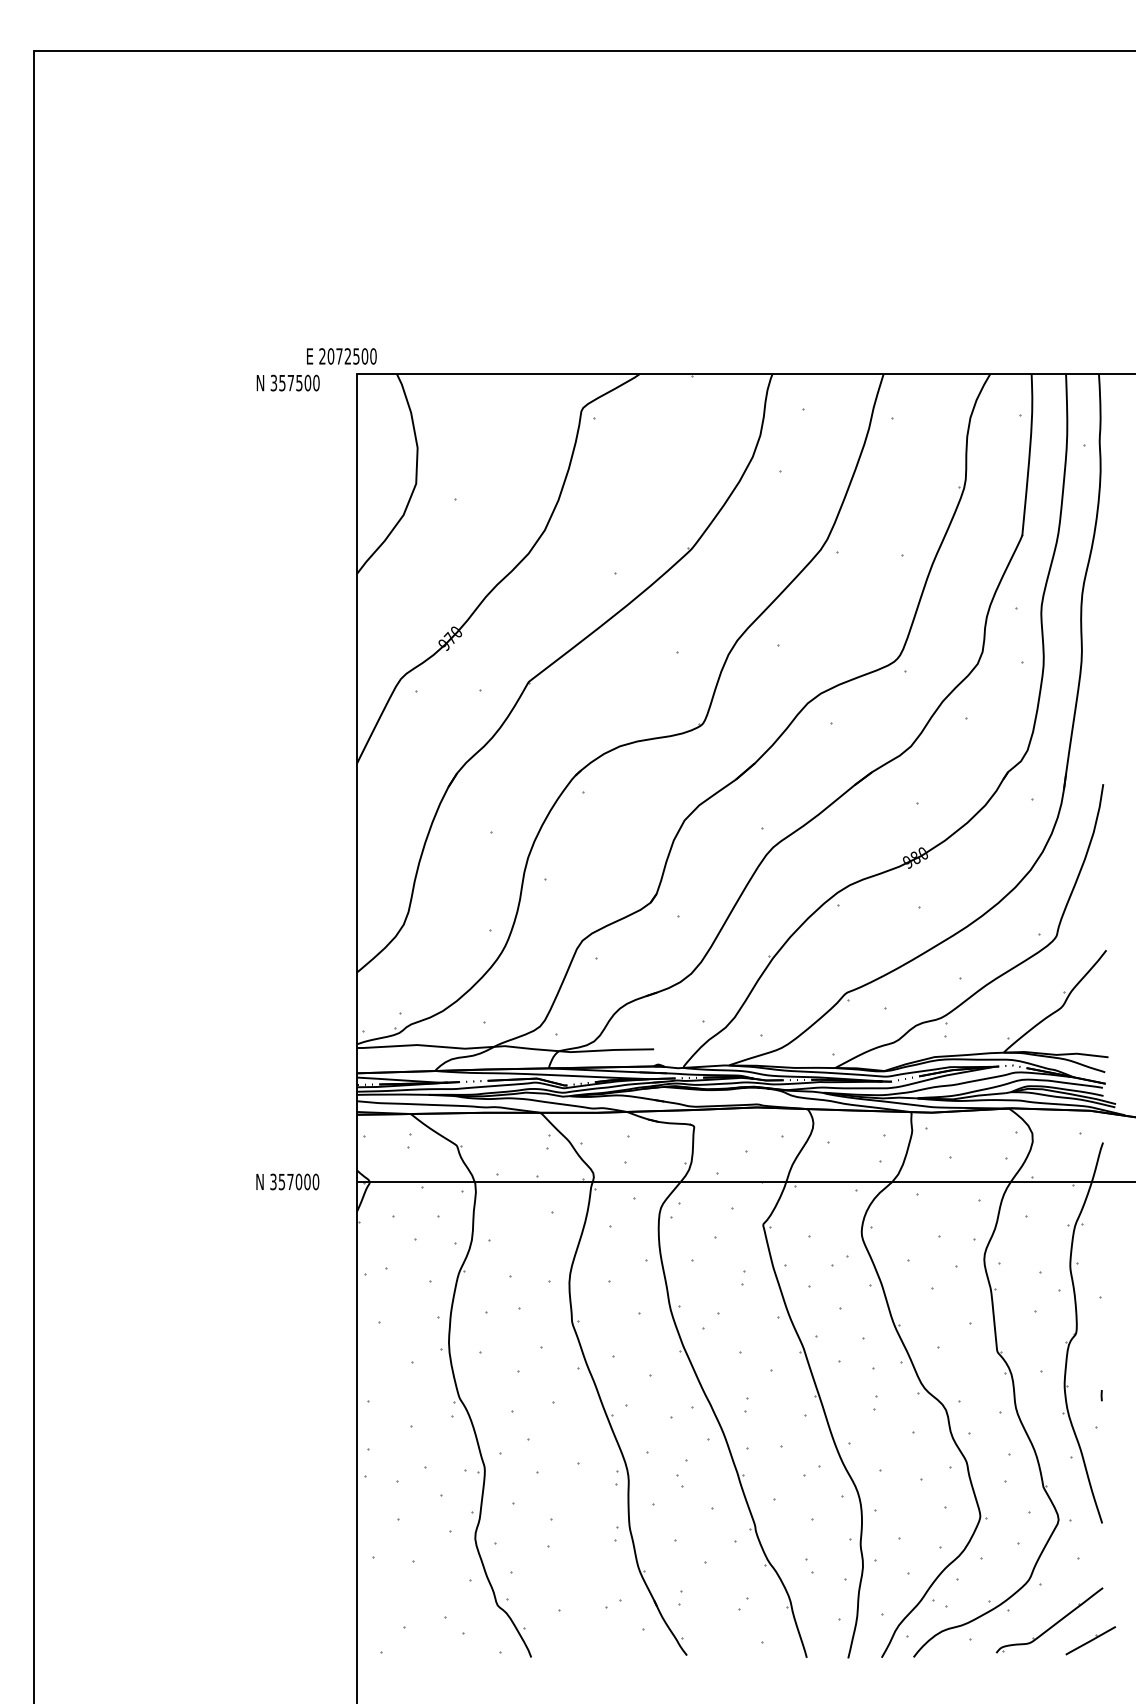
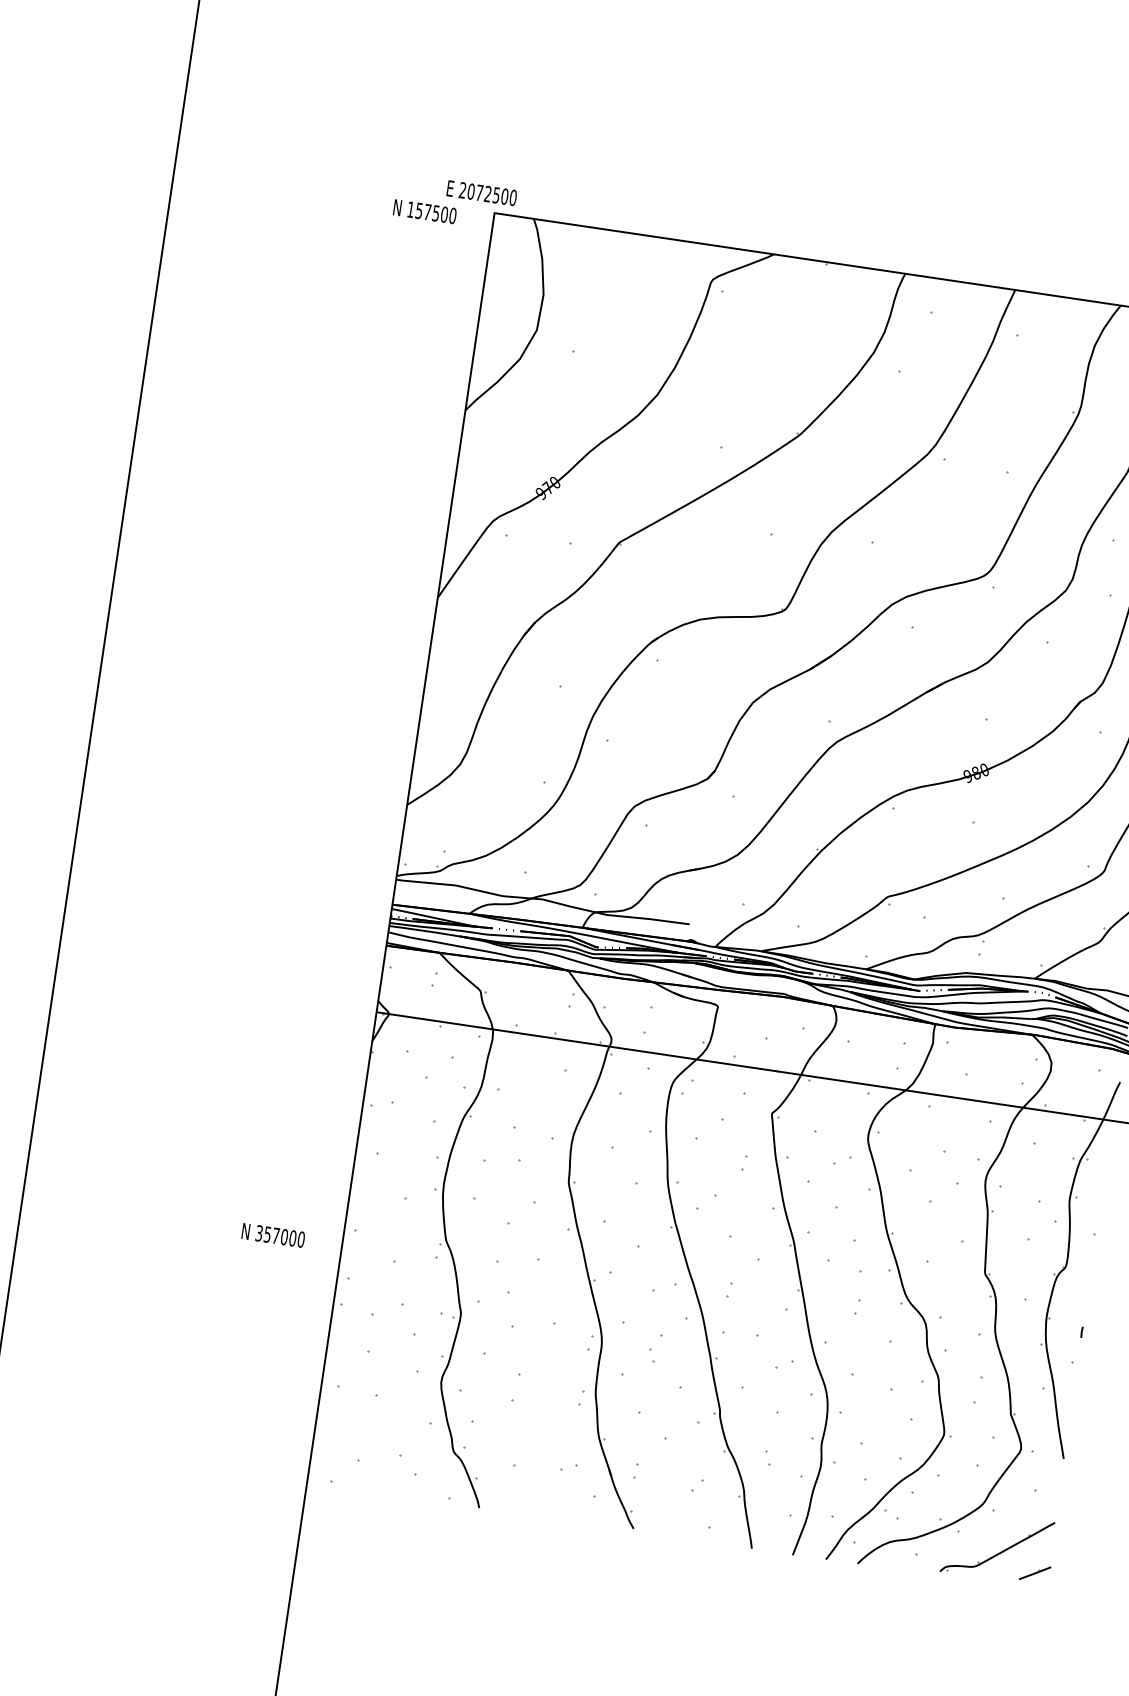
text: (273, 382) -> (410, 209), 357500 -> 157500
text: (287, 1181) -> (273, 1235), moved
part: (1090, 1640) -> (1035, 1572), size x0.6

